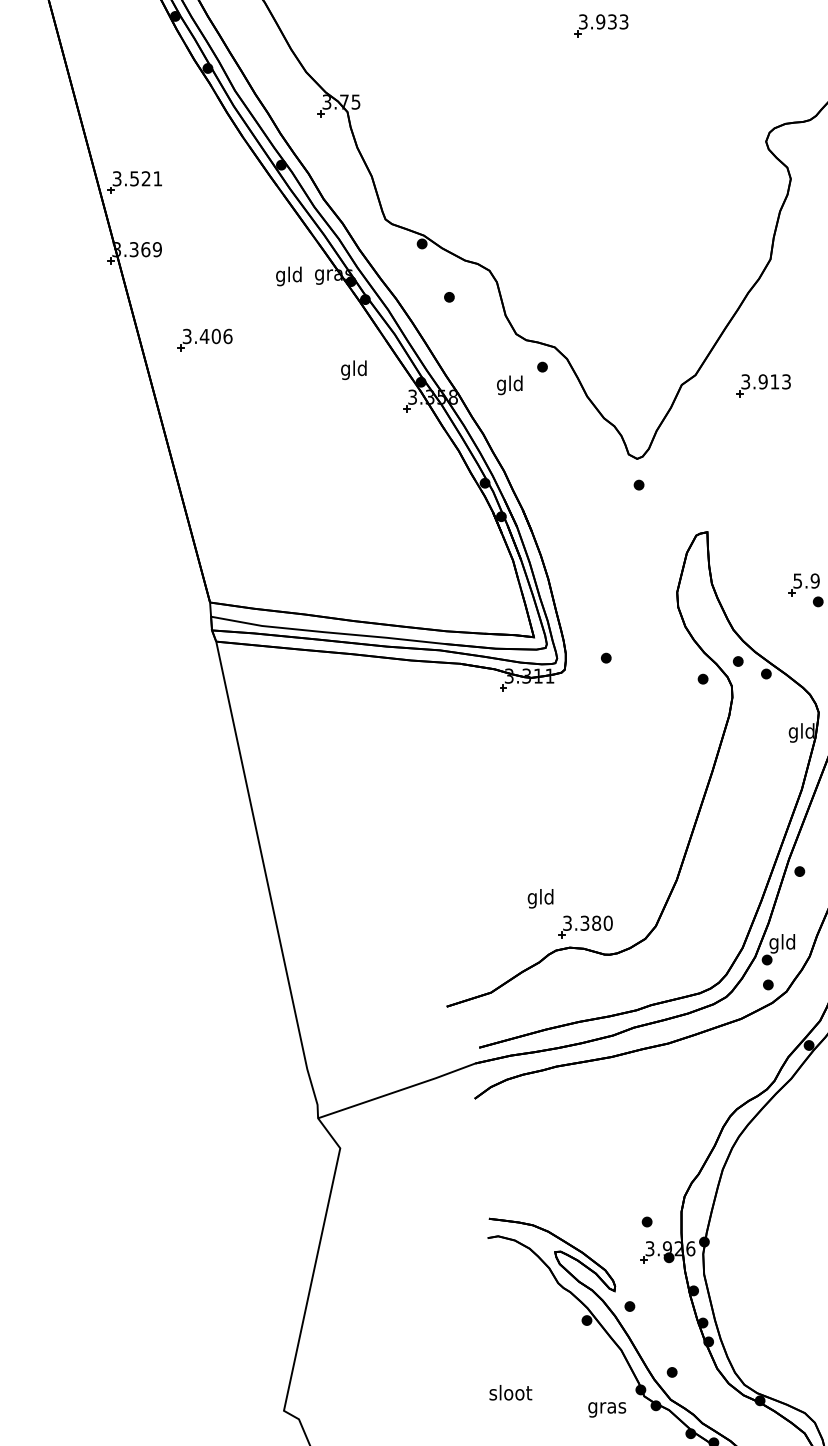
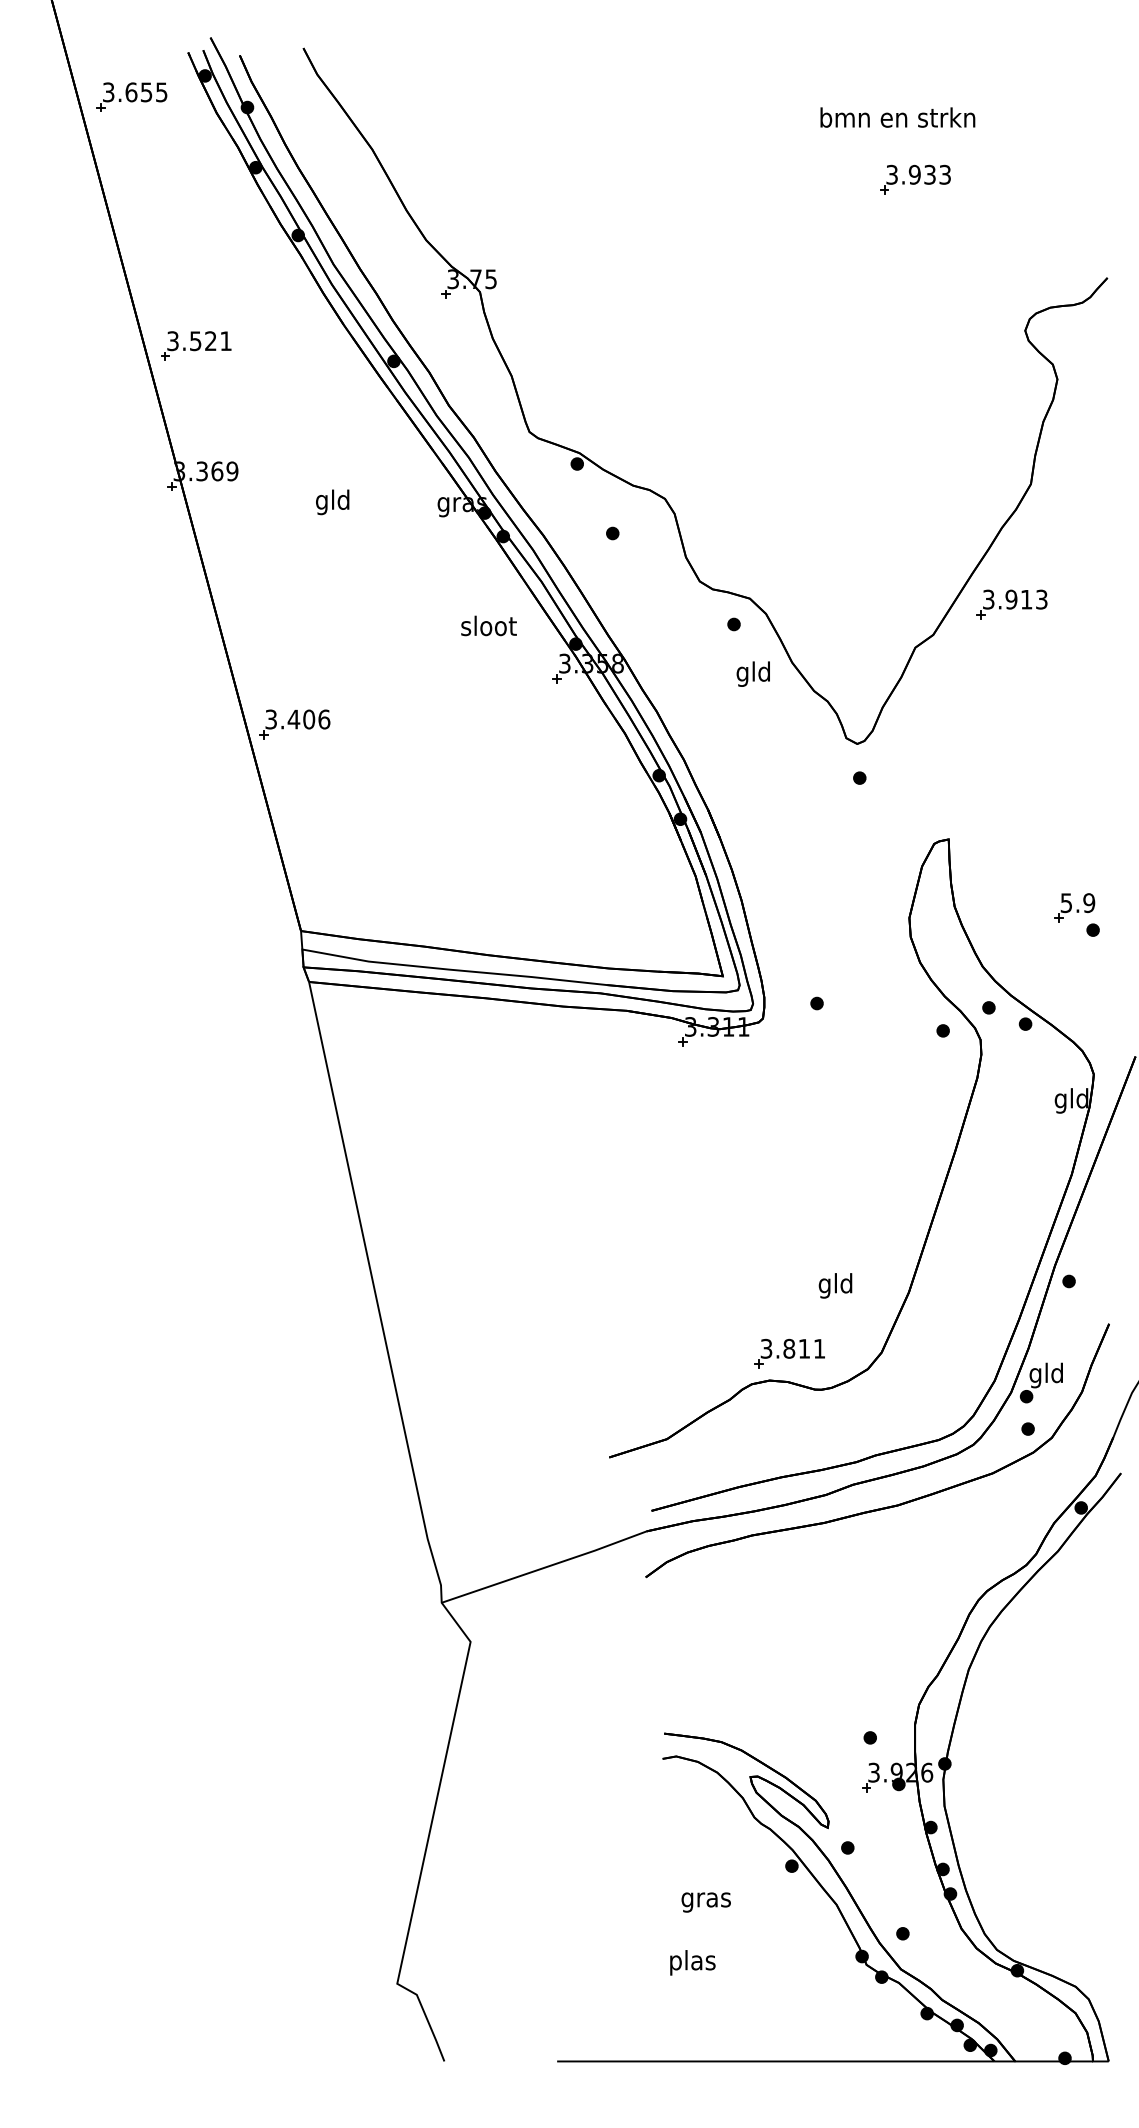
part: (601, 25) -> (915, 179), moved
part: (135, 182) -> (196, 345), moved
text: (288, 276) -> (332, 502), moved
part: (205, 340) -> (294, 724), moved
text: (354, 370) -> (488, 628), gld -> sloot
text: (509, 384) -> (752, 673), moved
part: (763, 385) -> (1011, 604), moved
text: (540, 898) -> (835, 1285), moved
text: (596, 923) -> (804, 1348), 3.380 -> 3.811
text: (510, 1394) -> (692, 1962), sloot -> plas
text: (606, 1409) -> (705, 1902), moved

